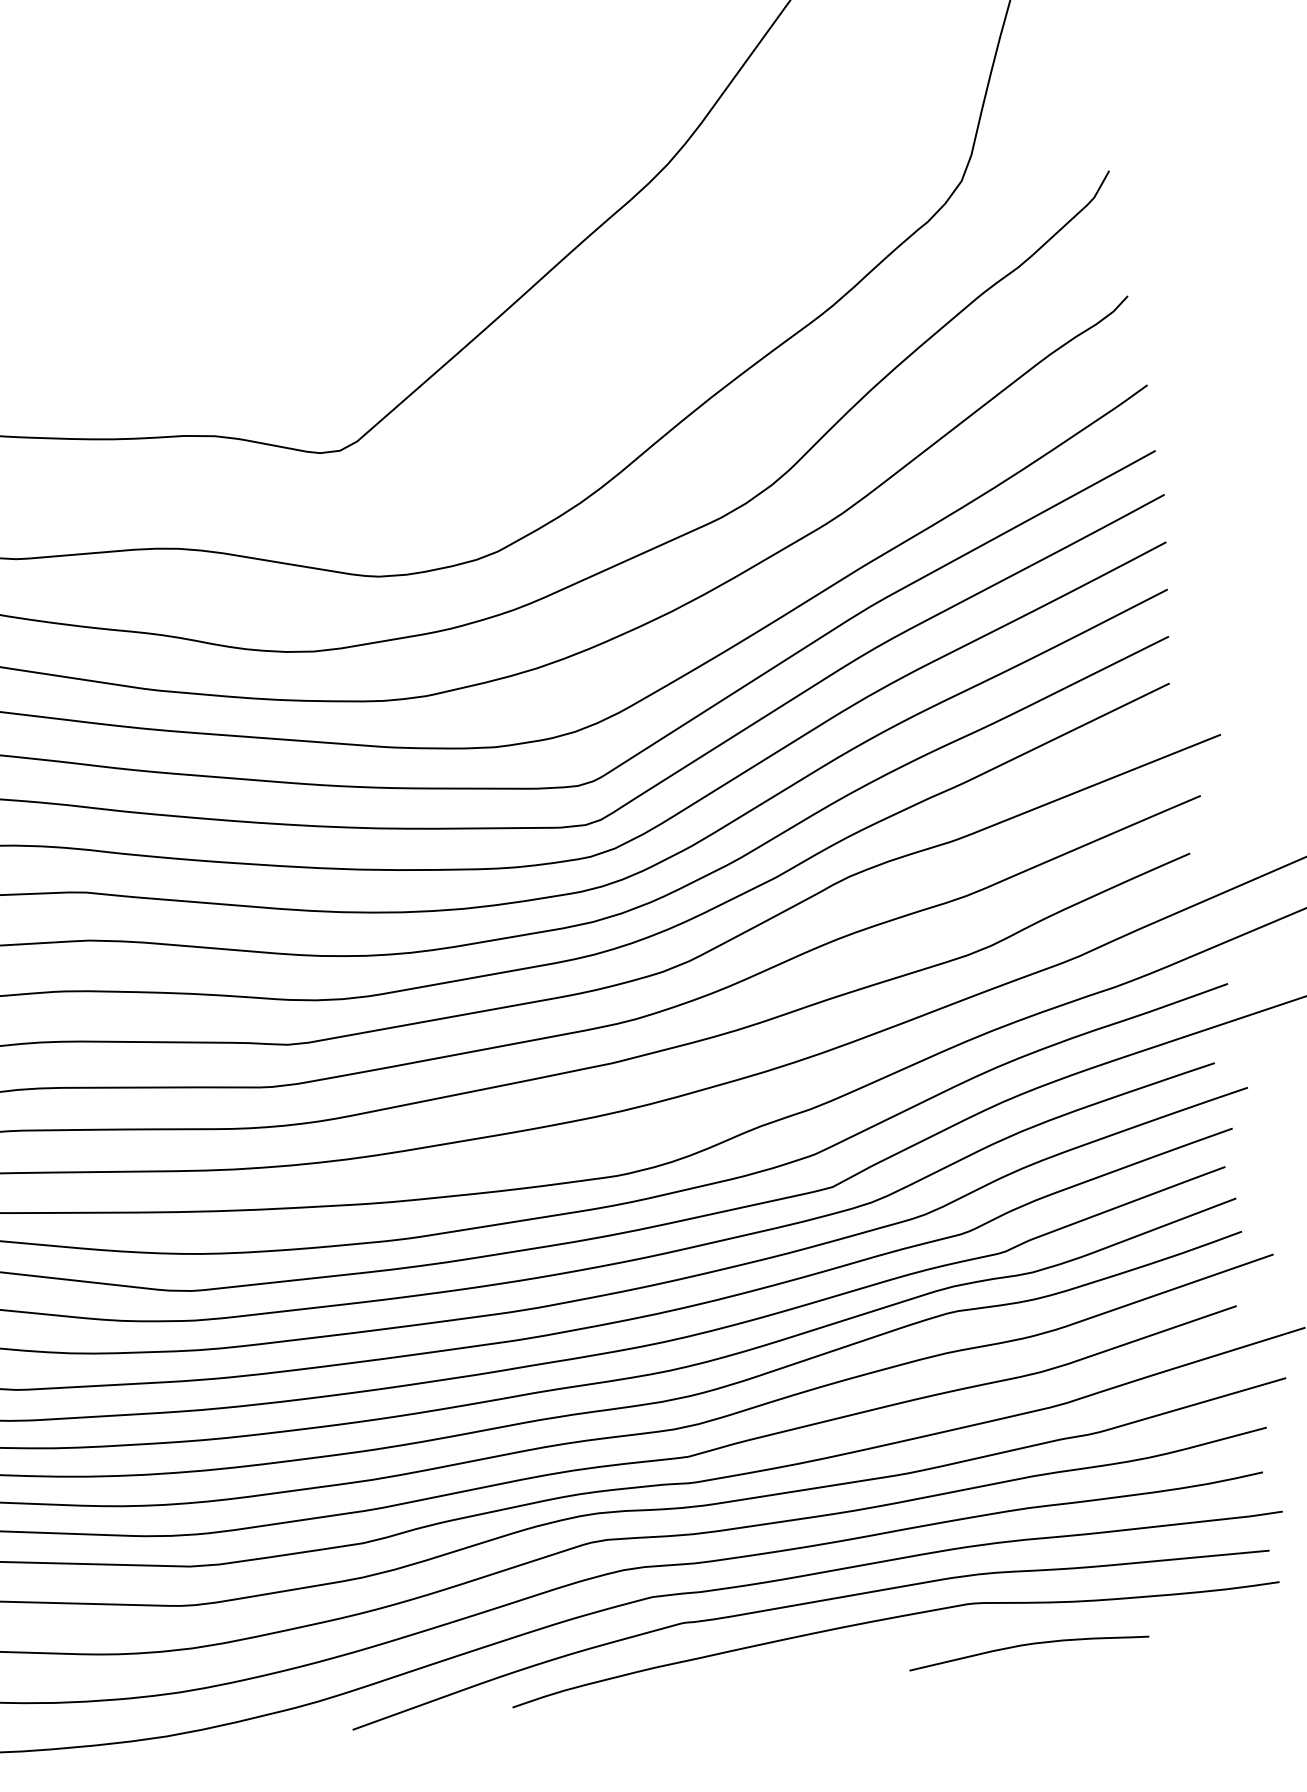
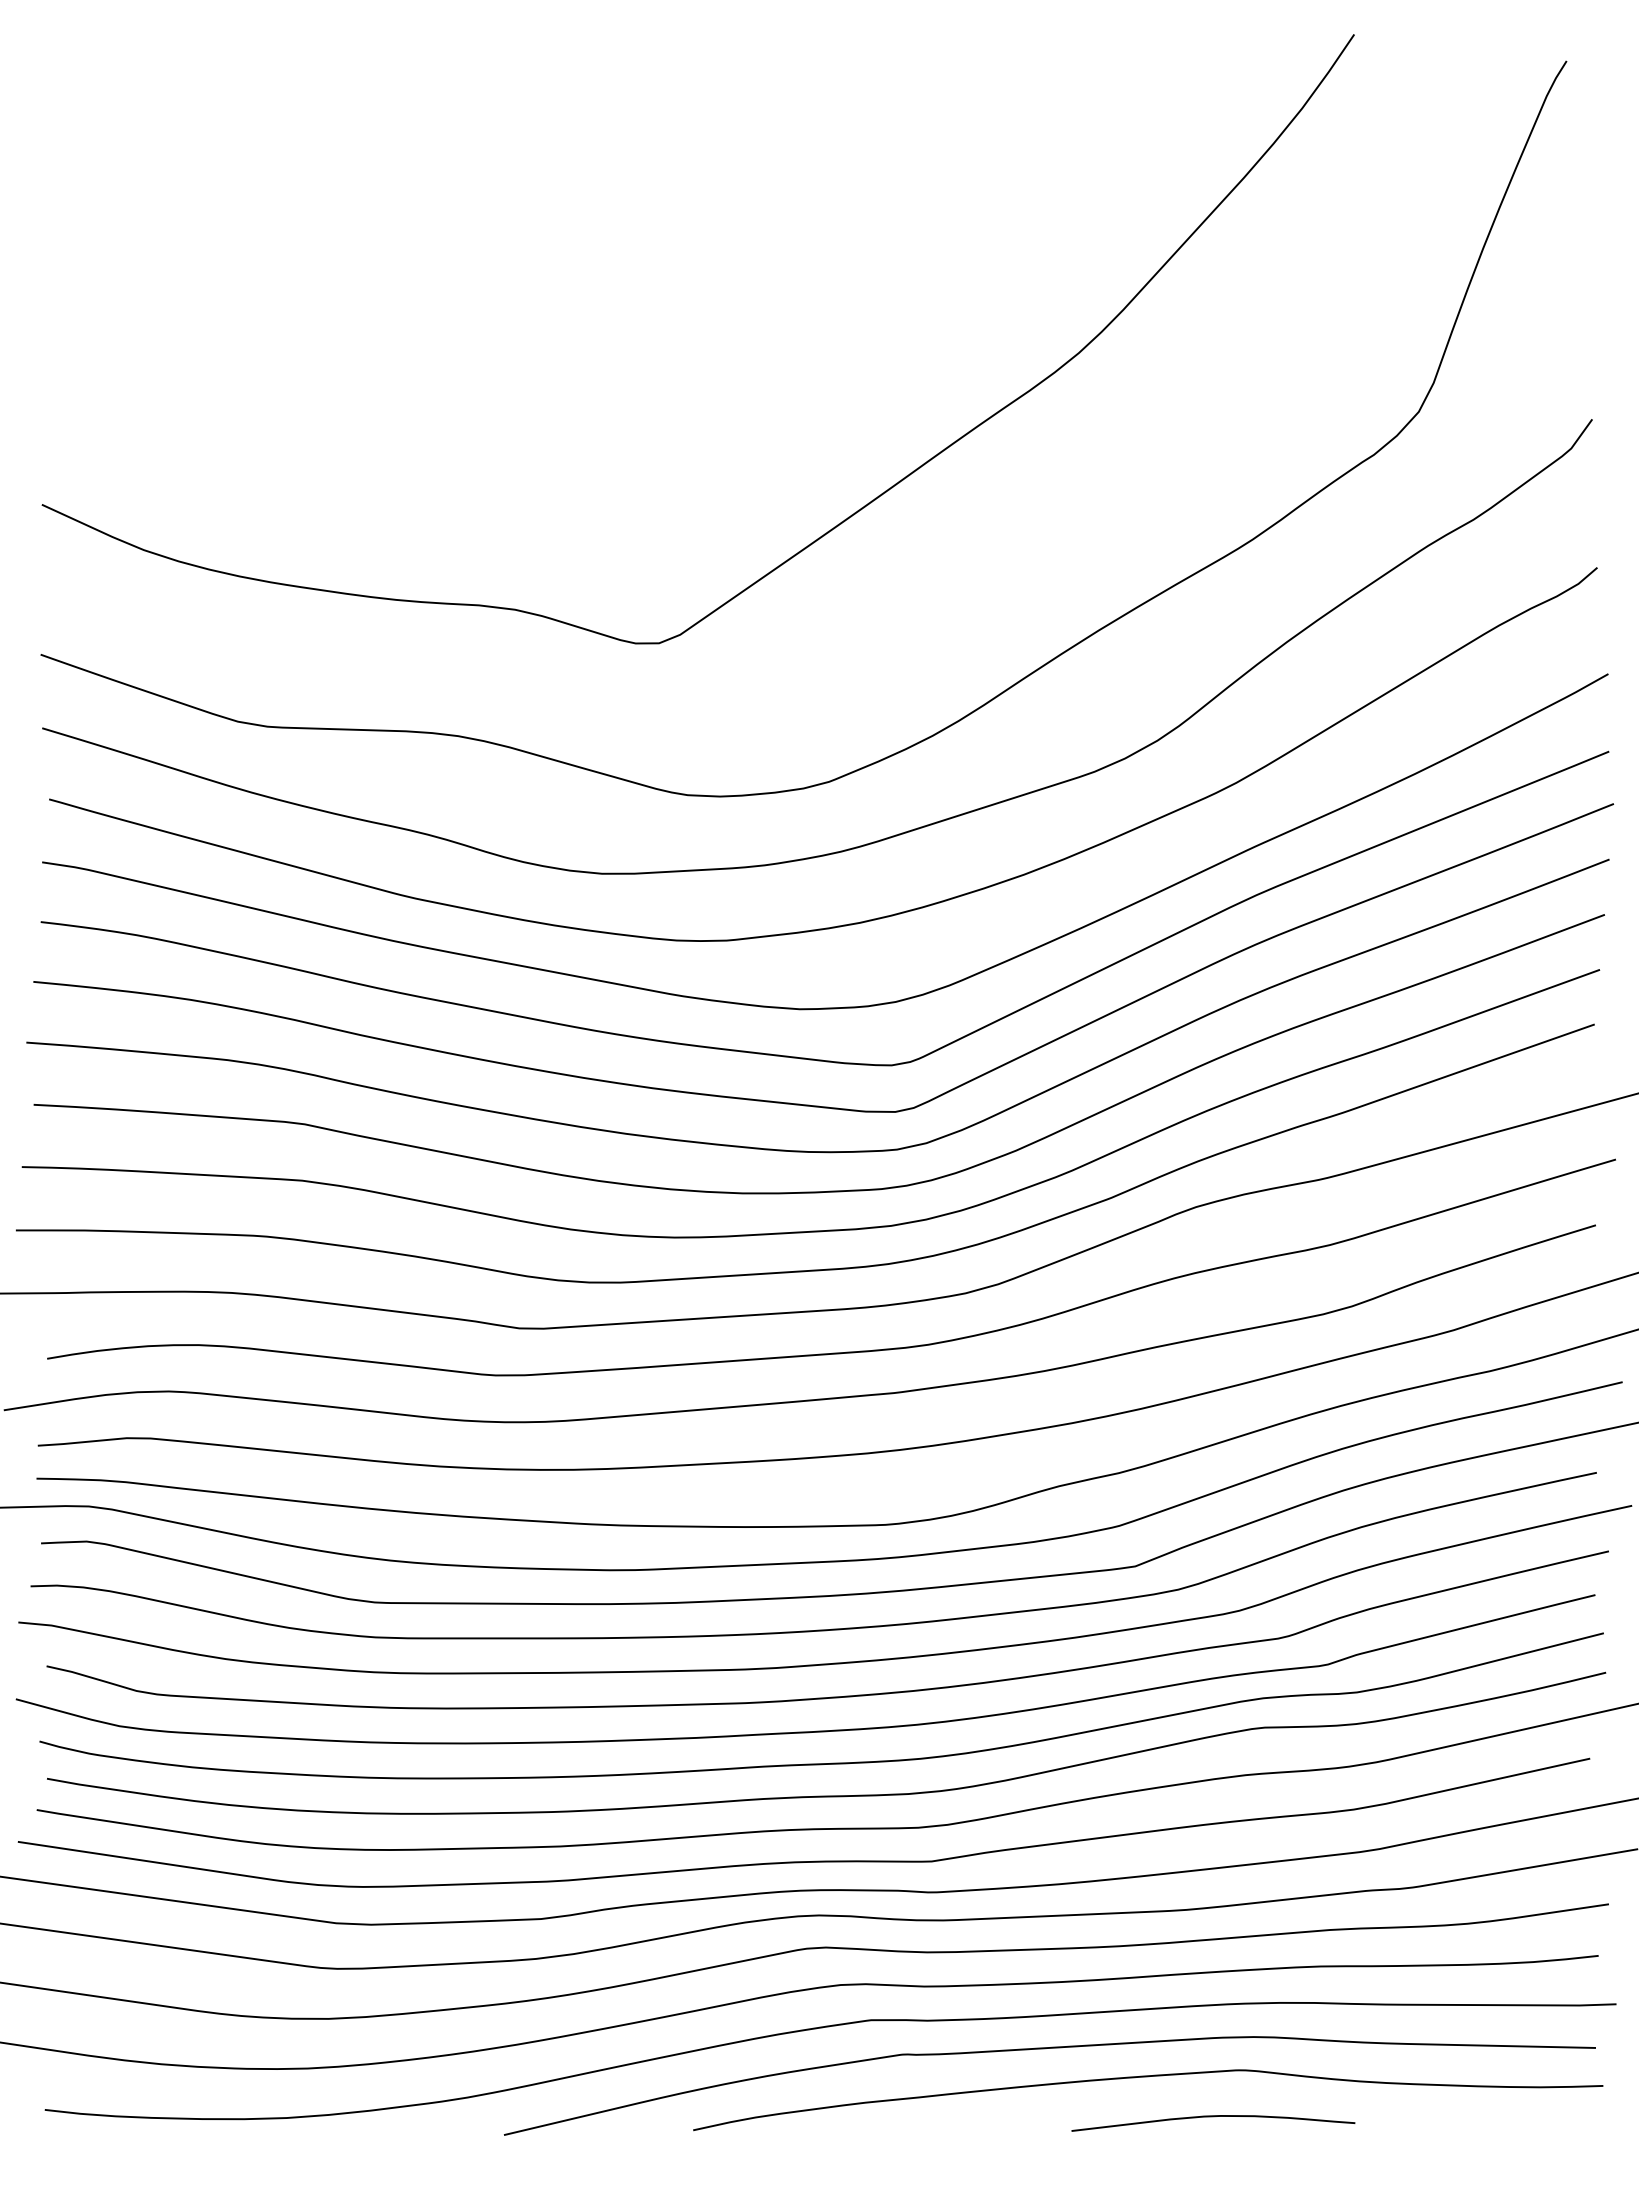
curve: (1028, 1645) -> (1213, 2117), moved

